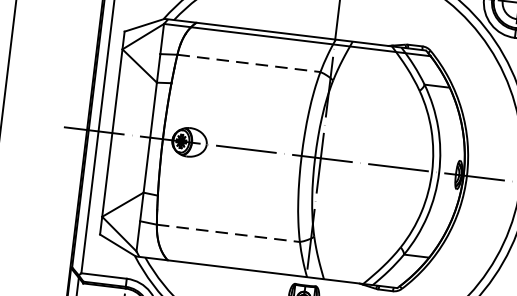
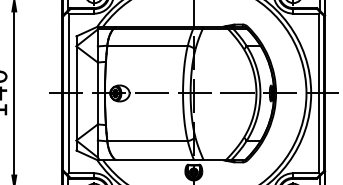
line: (250, 63) -> (148, 45), dashed -> solid
line: (229, 233) -> (148, 141), dashed -> solid

